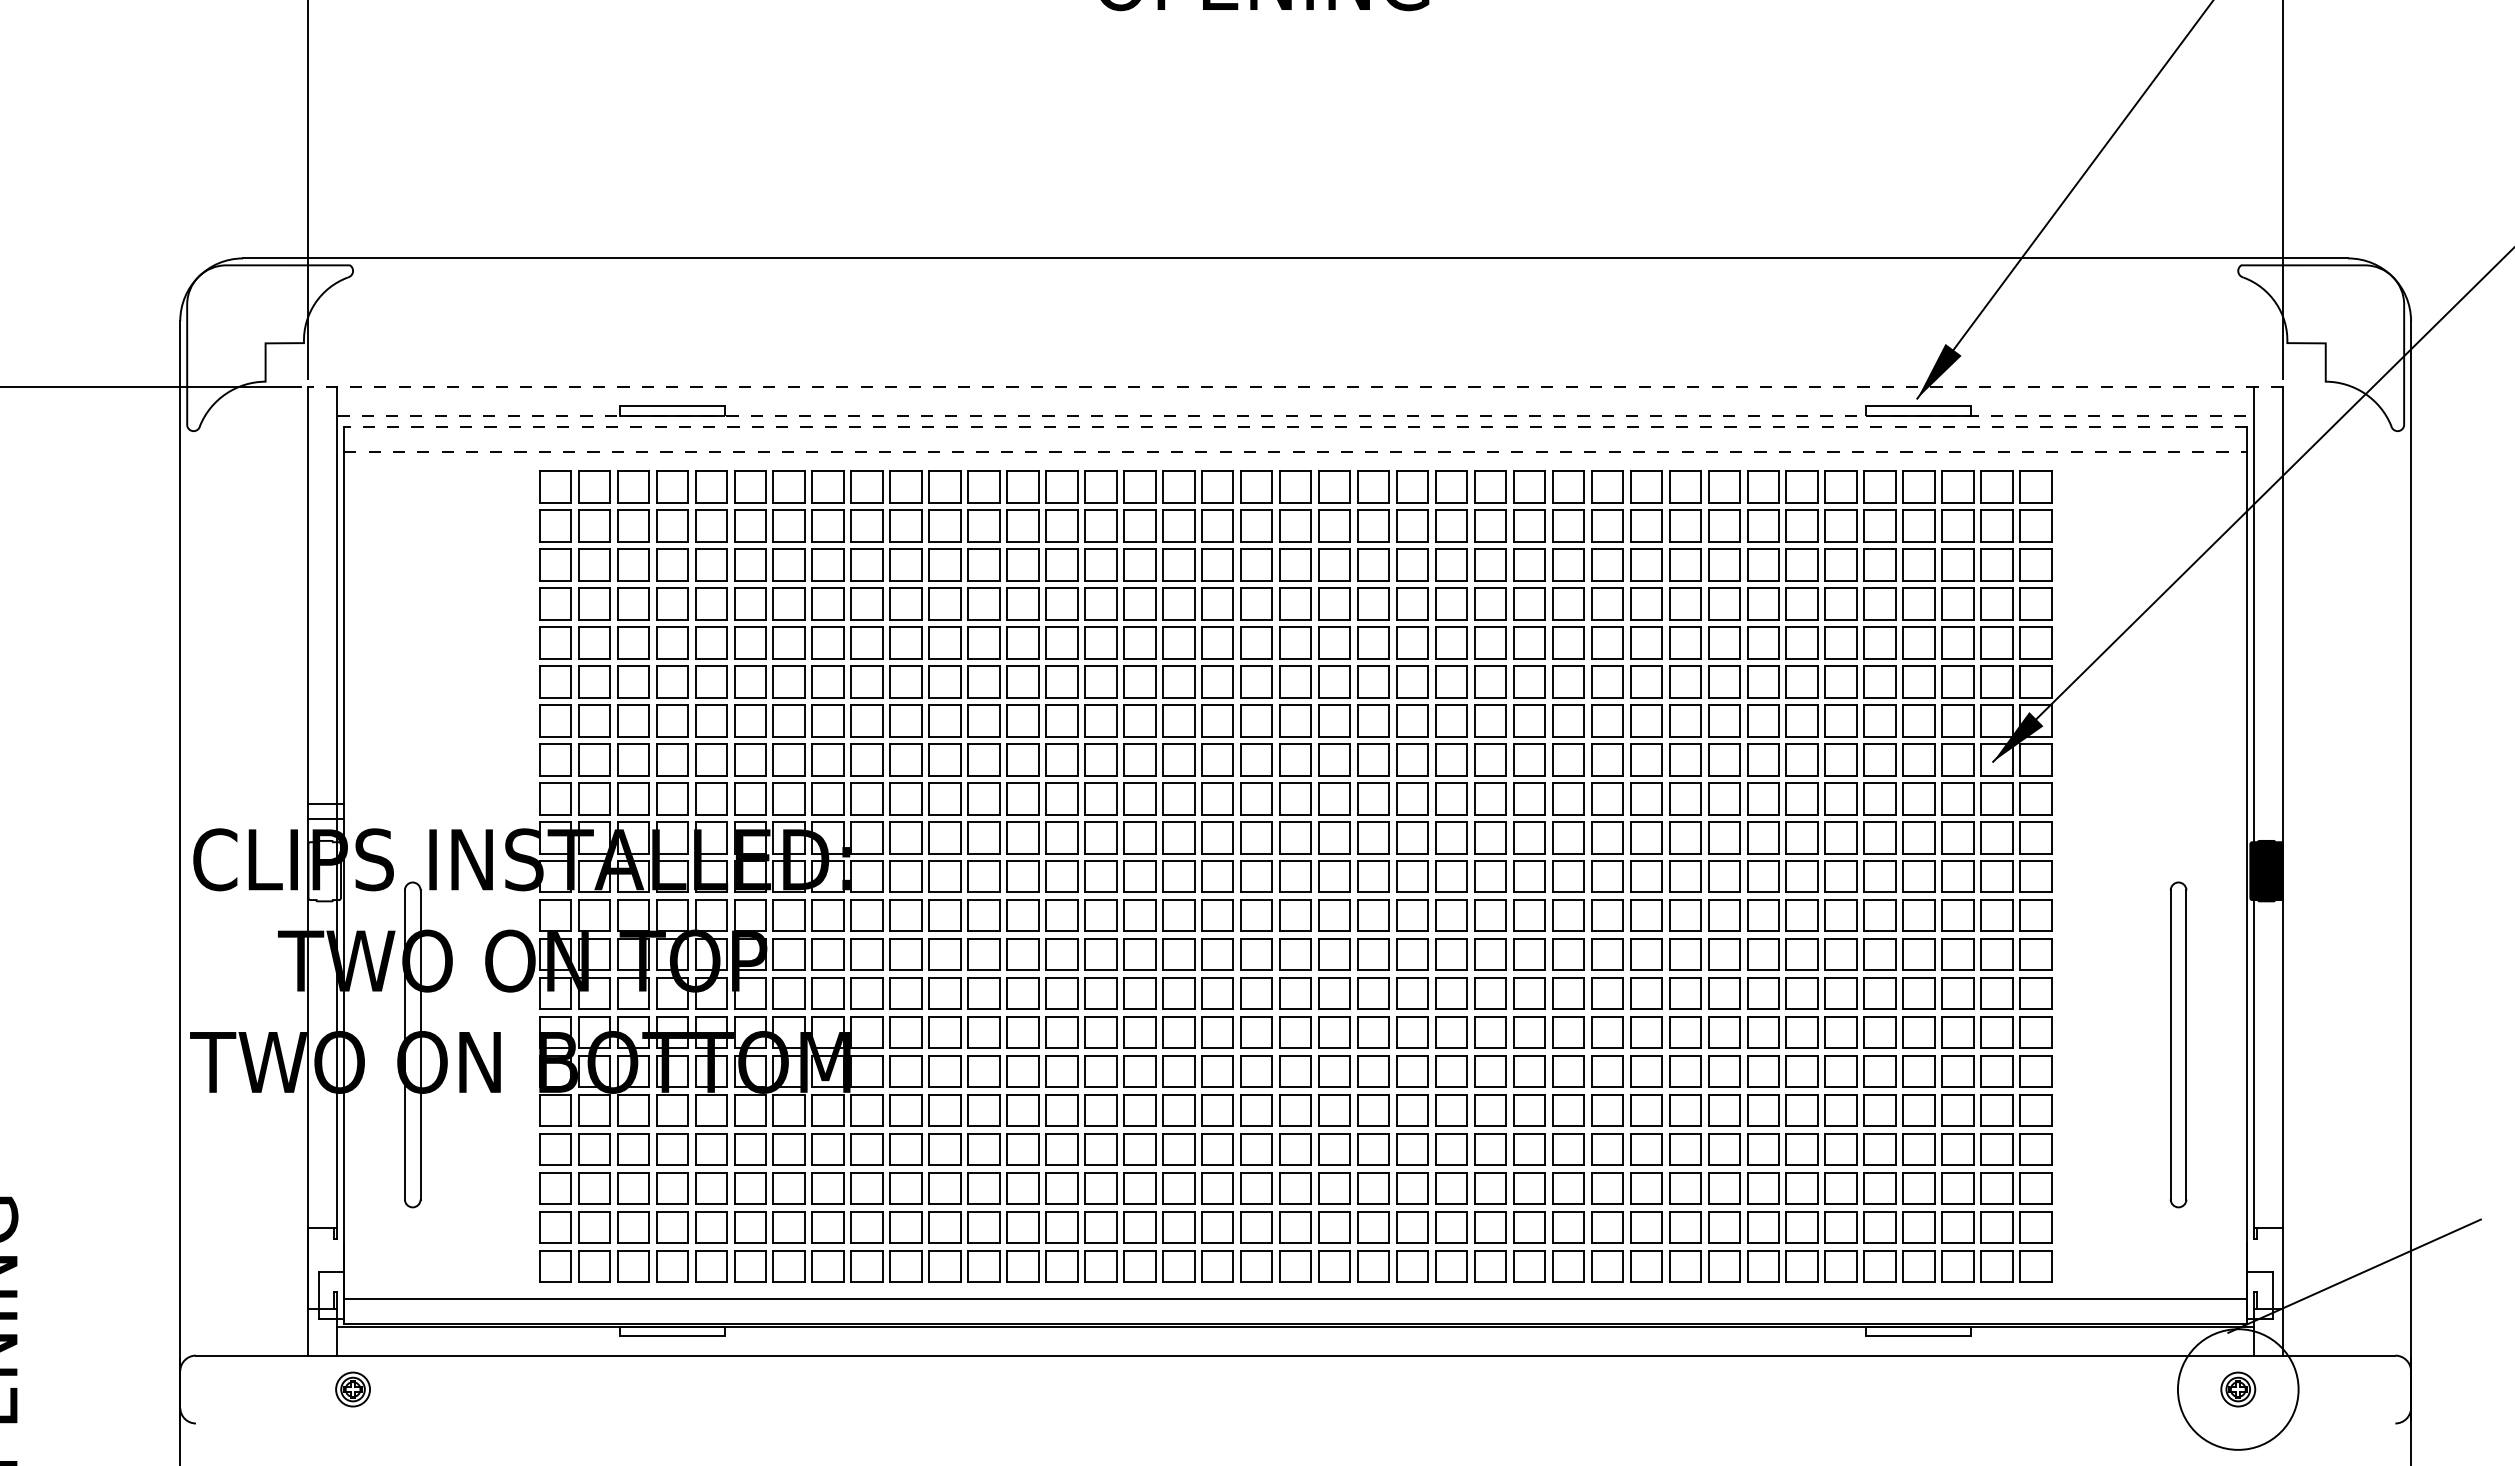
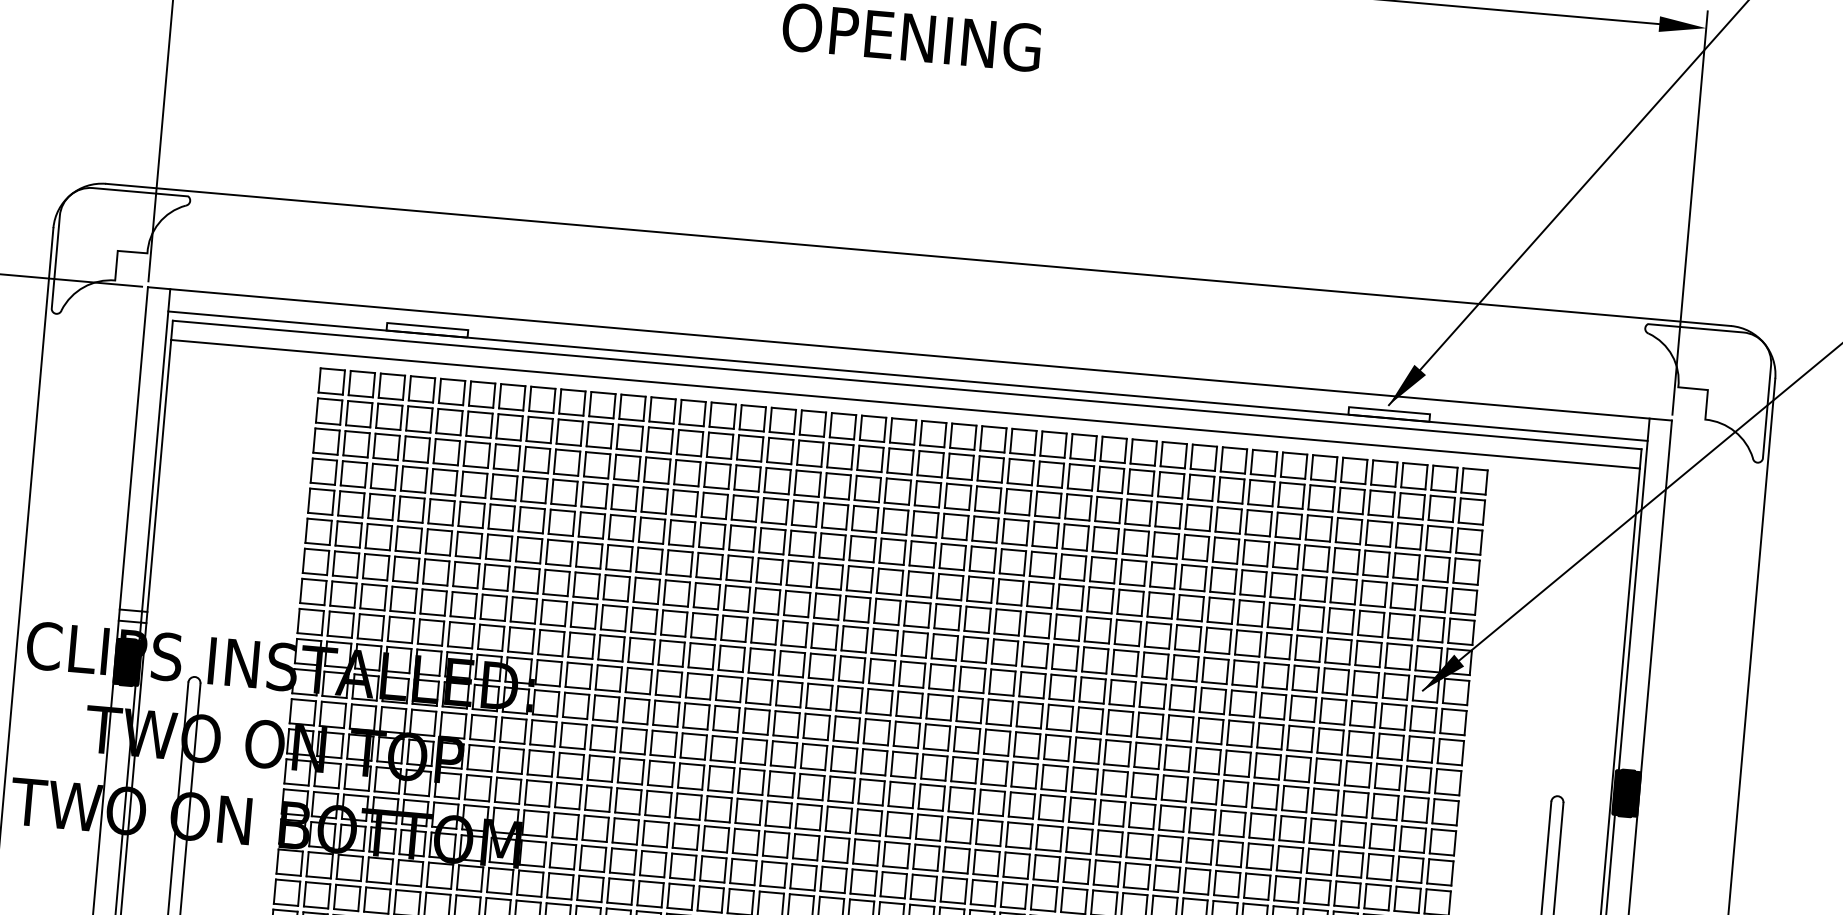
line: (1295, 386) -> (909, 353), dashed -> solid
line: (1296, 415) -> (908, 376), dashed -> solid
line: (1295, 426) -> (907, 384), dashed -> solid
line: (1296, 451) -> (906, 404), dashed -> solid
fill: (324, 870) -> (127, 661), added

